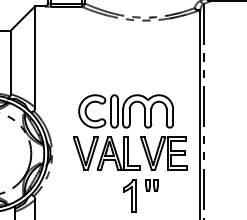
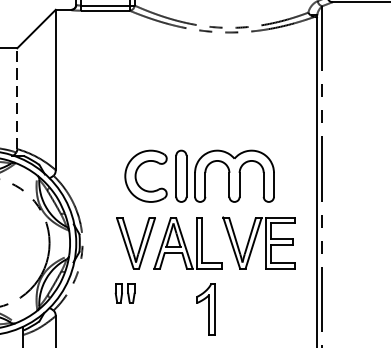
line: (10, 62) -> (16, 98), solid -> dashed
part: (151, 185) -> (124, 293), moved

